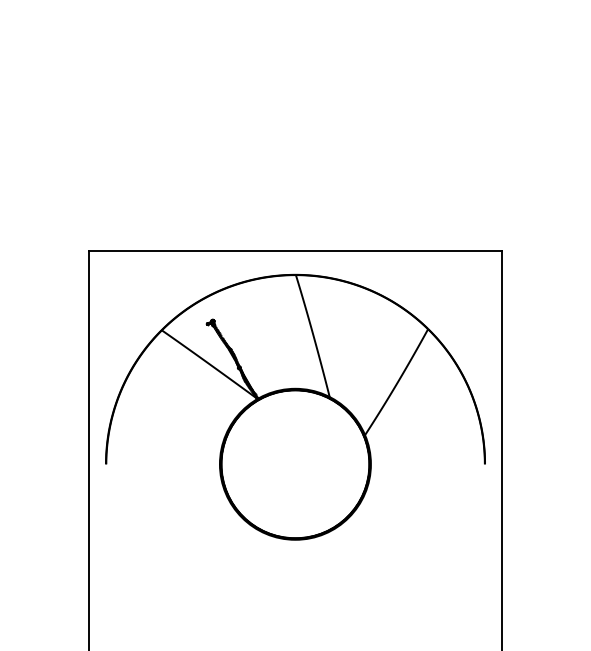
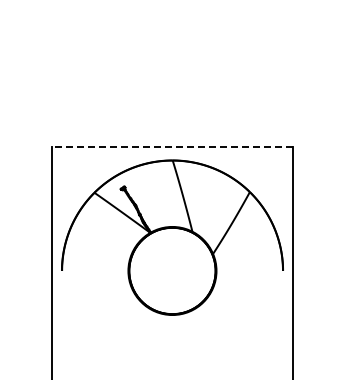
line: (295, 250) -> (172, 146), solid -> dashed

